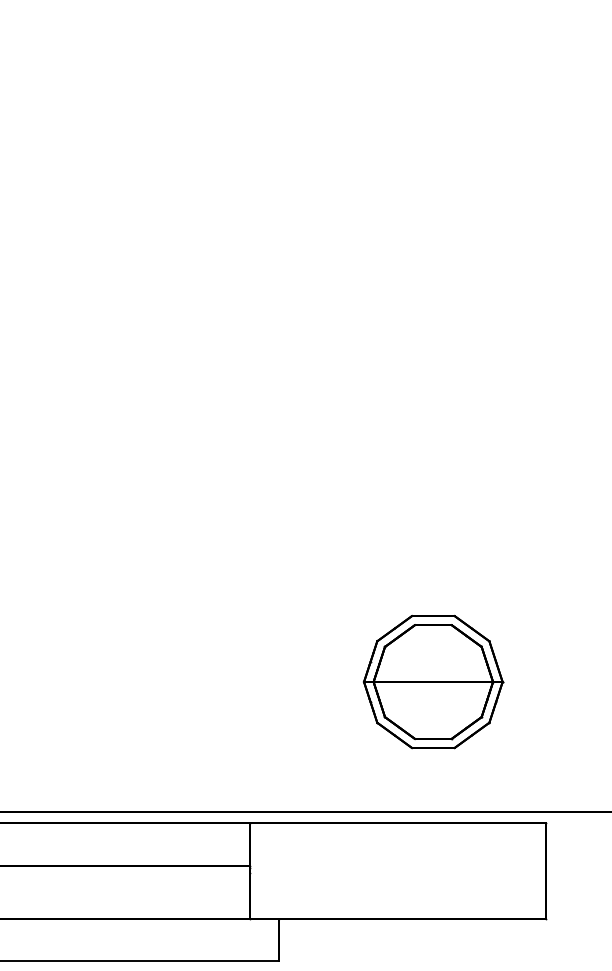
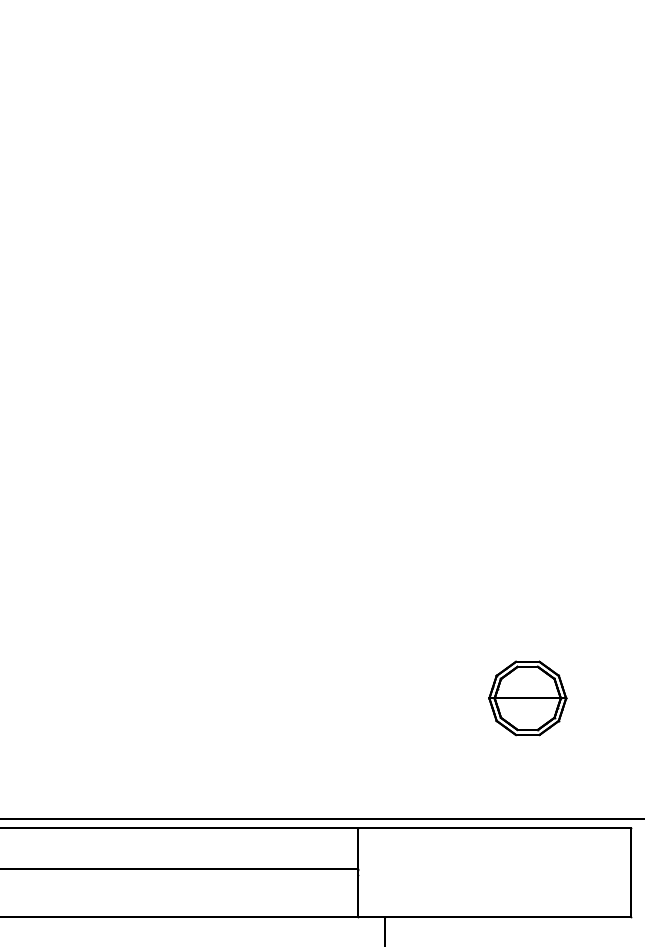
part: (433, 682) -> (527, 698), size x0.6

